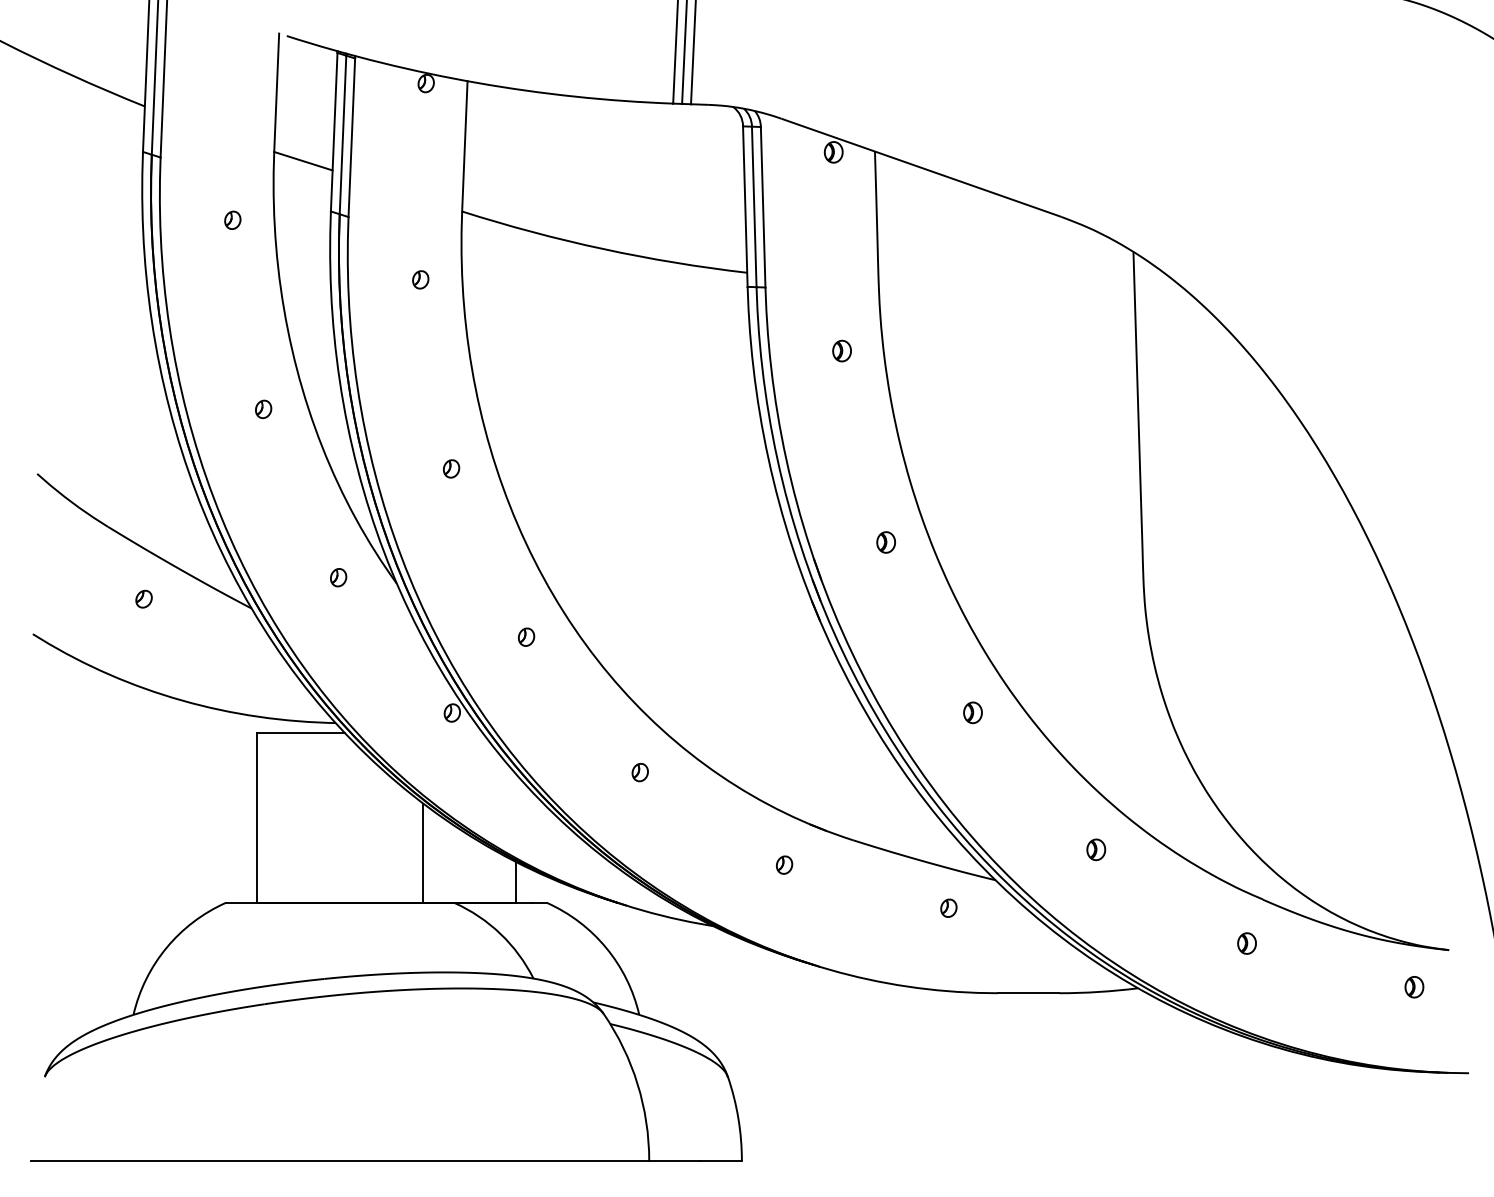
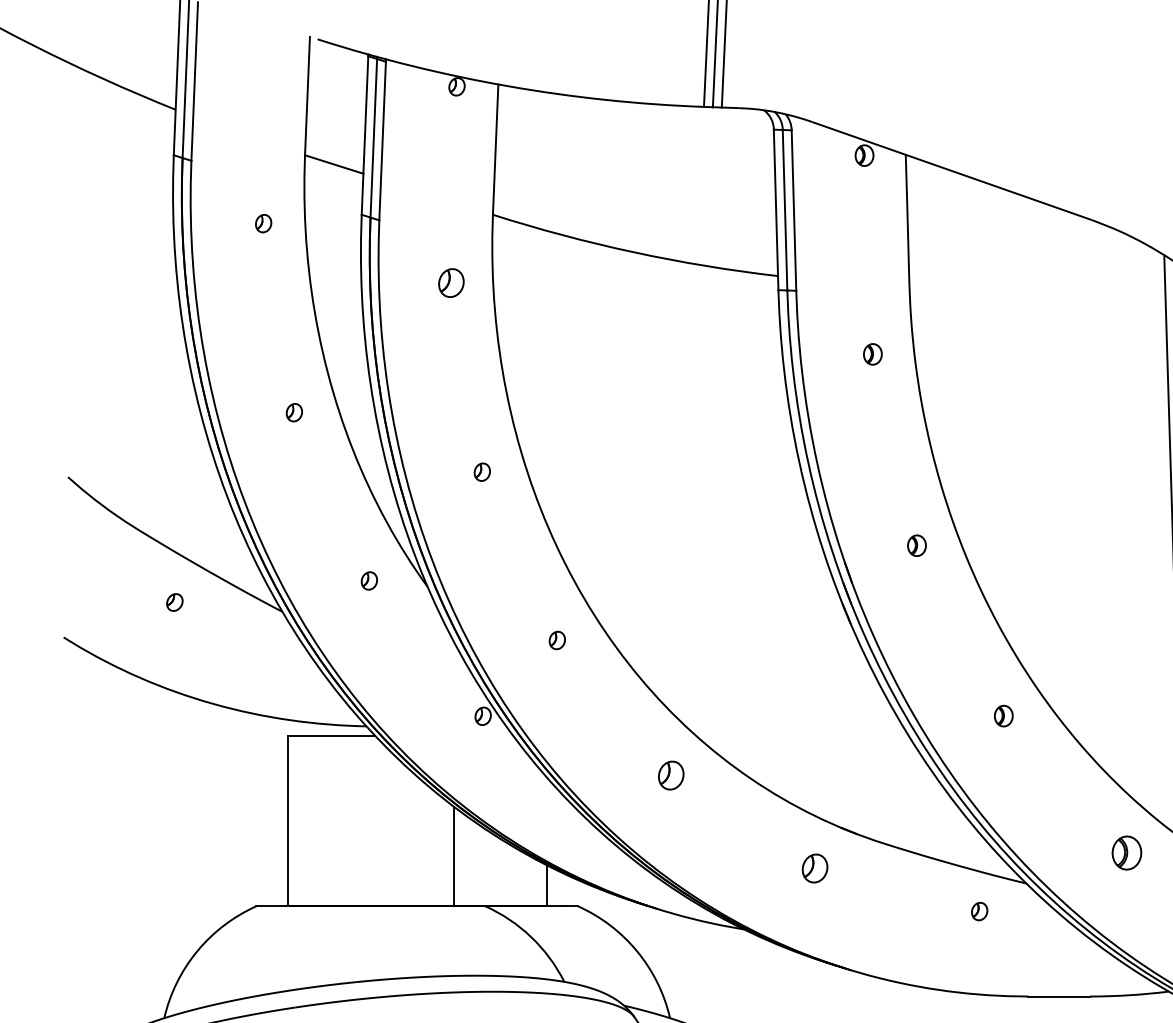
part: (420, 279) -> (451, 282), size x1.6
part: (639, 772) -> (670, 775), size x1.6
part: (1096, 849) -> (1127, 852), size x1.6
part: (784, 864) -> (815, 867), size x1.6

